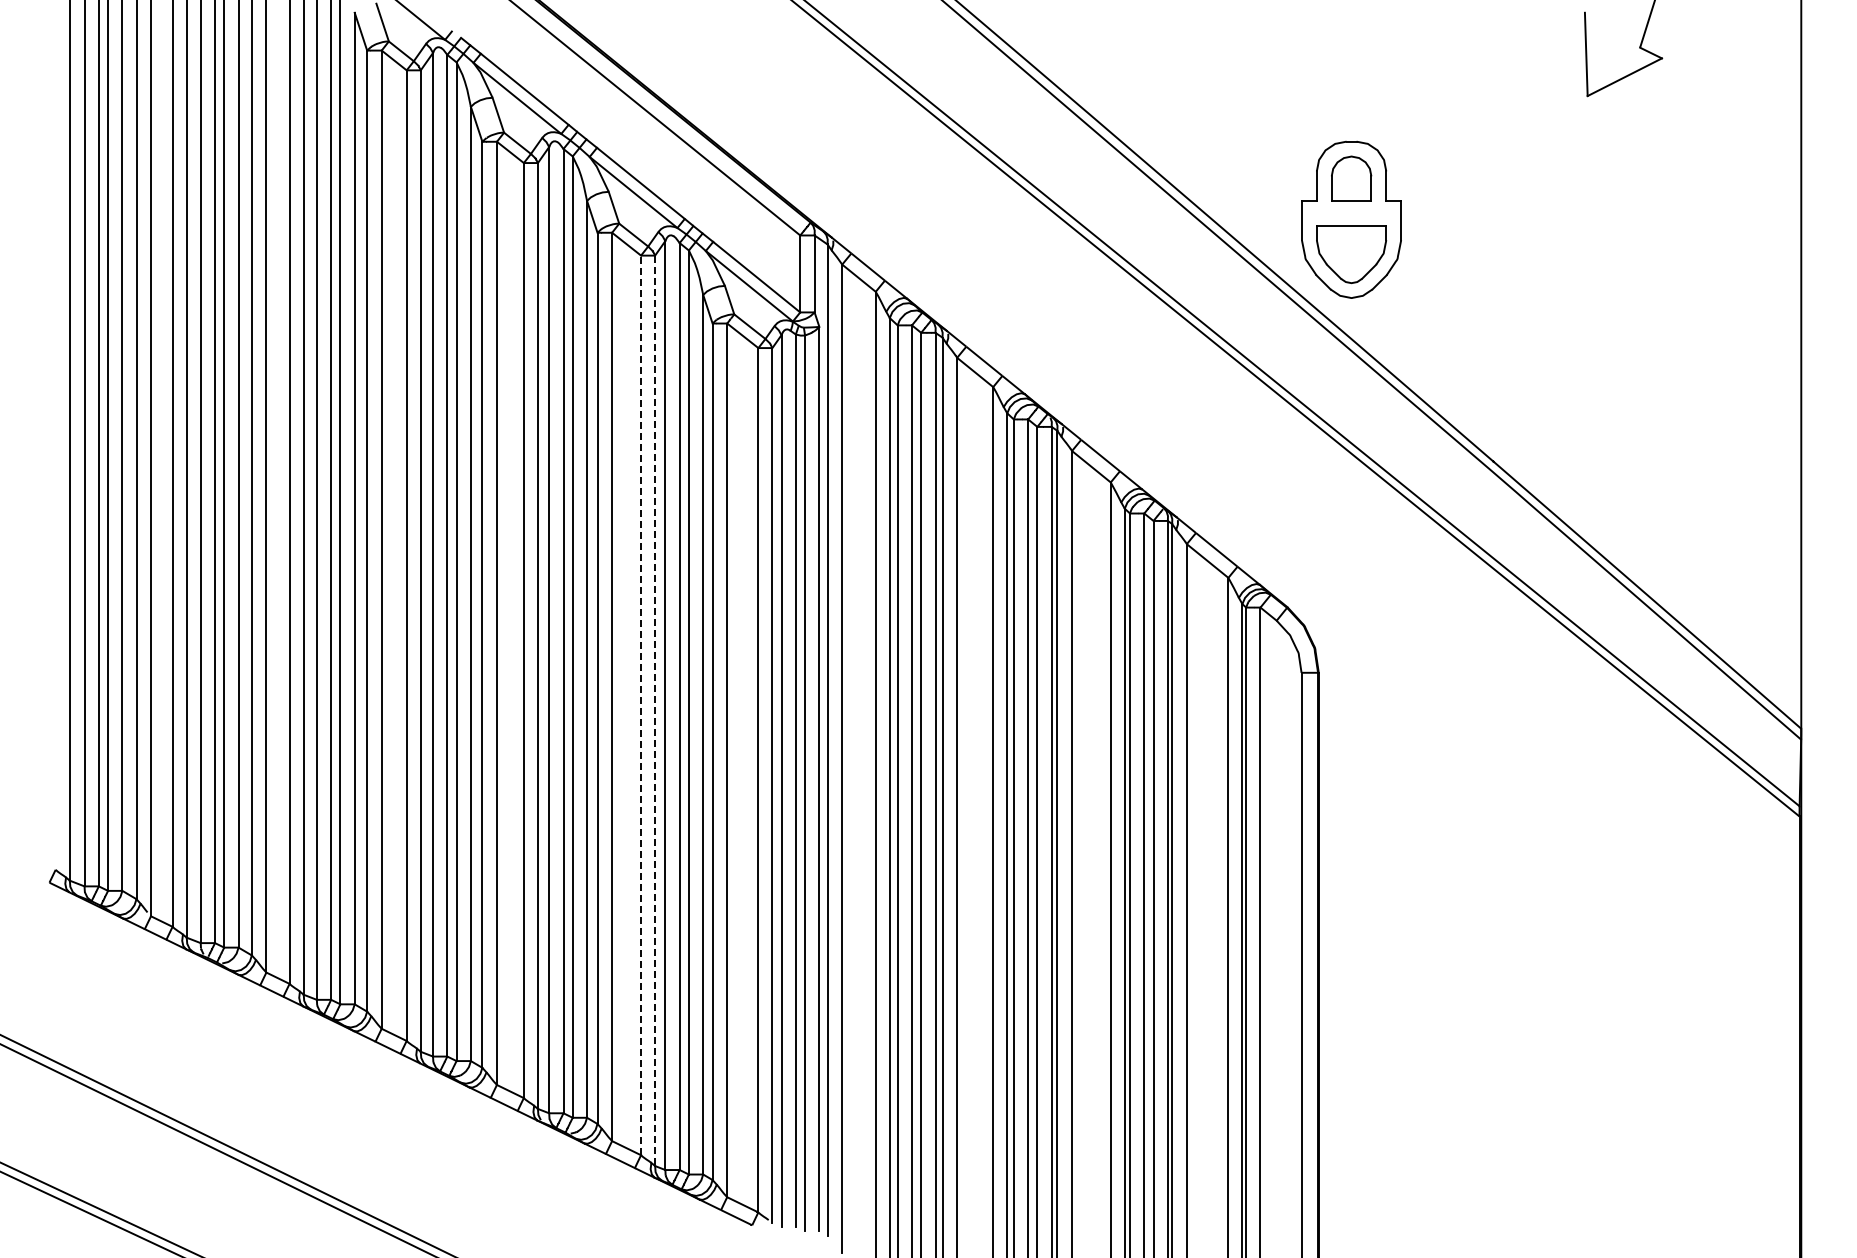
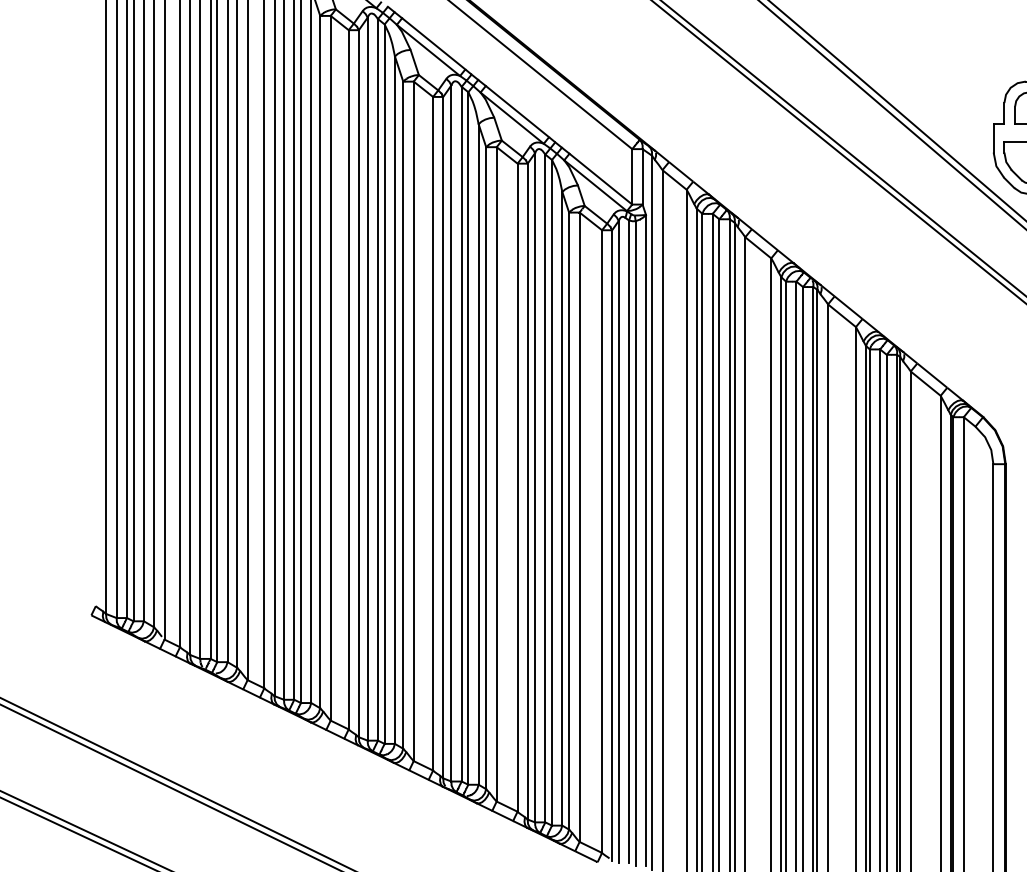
line: (641, 705) -> (517, 487), dashed -> solid
line: (655, 711) -> (527, 492), dashed -> solid

